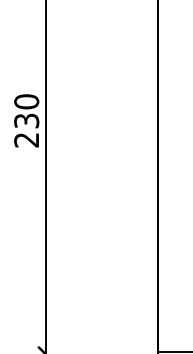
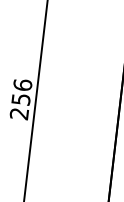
text: (26, 110) -> (21, 91), 230 -> 256

